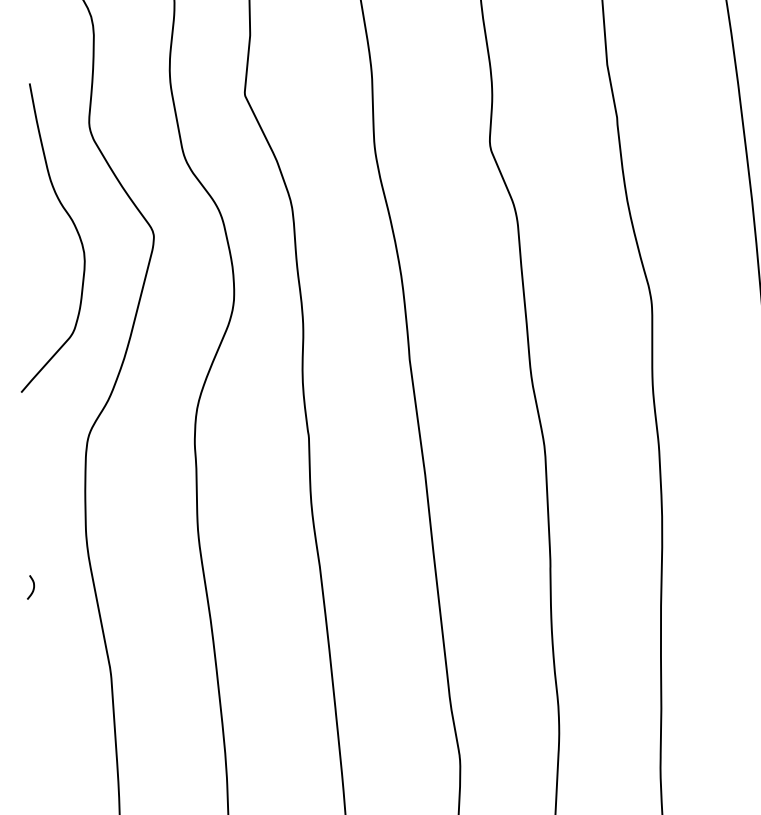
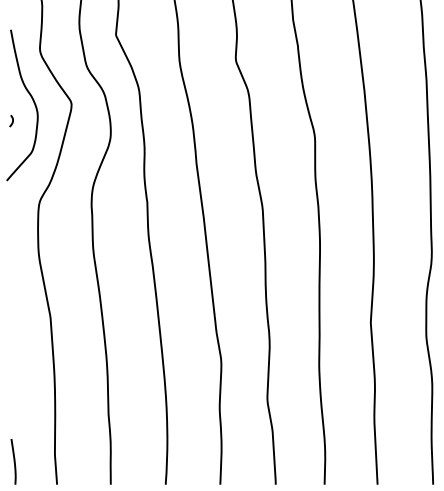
curve: (32, 588) -> (12, 121), moved

